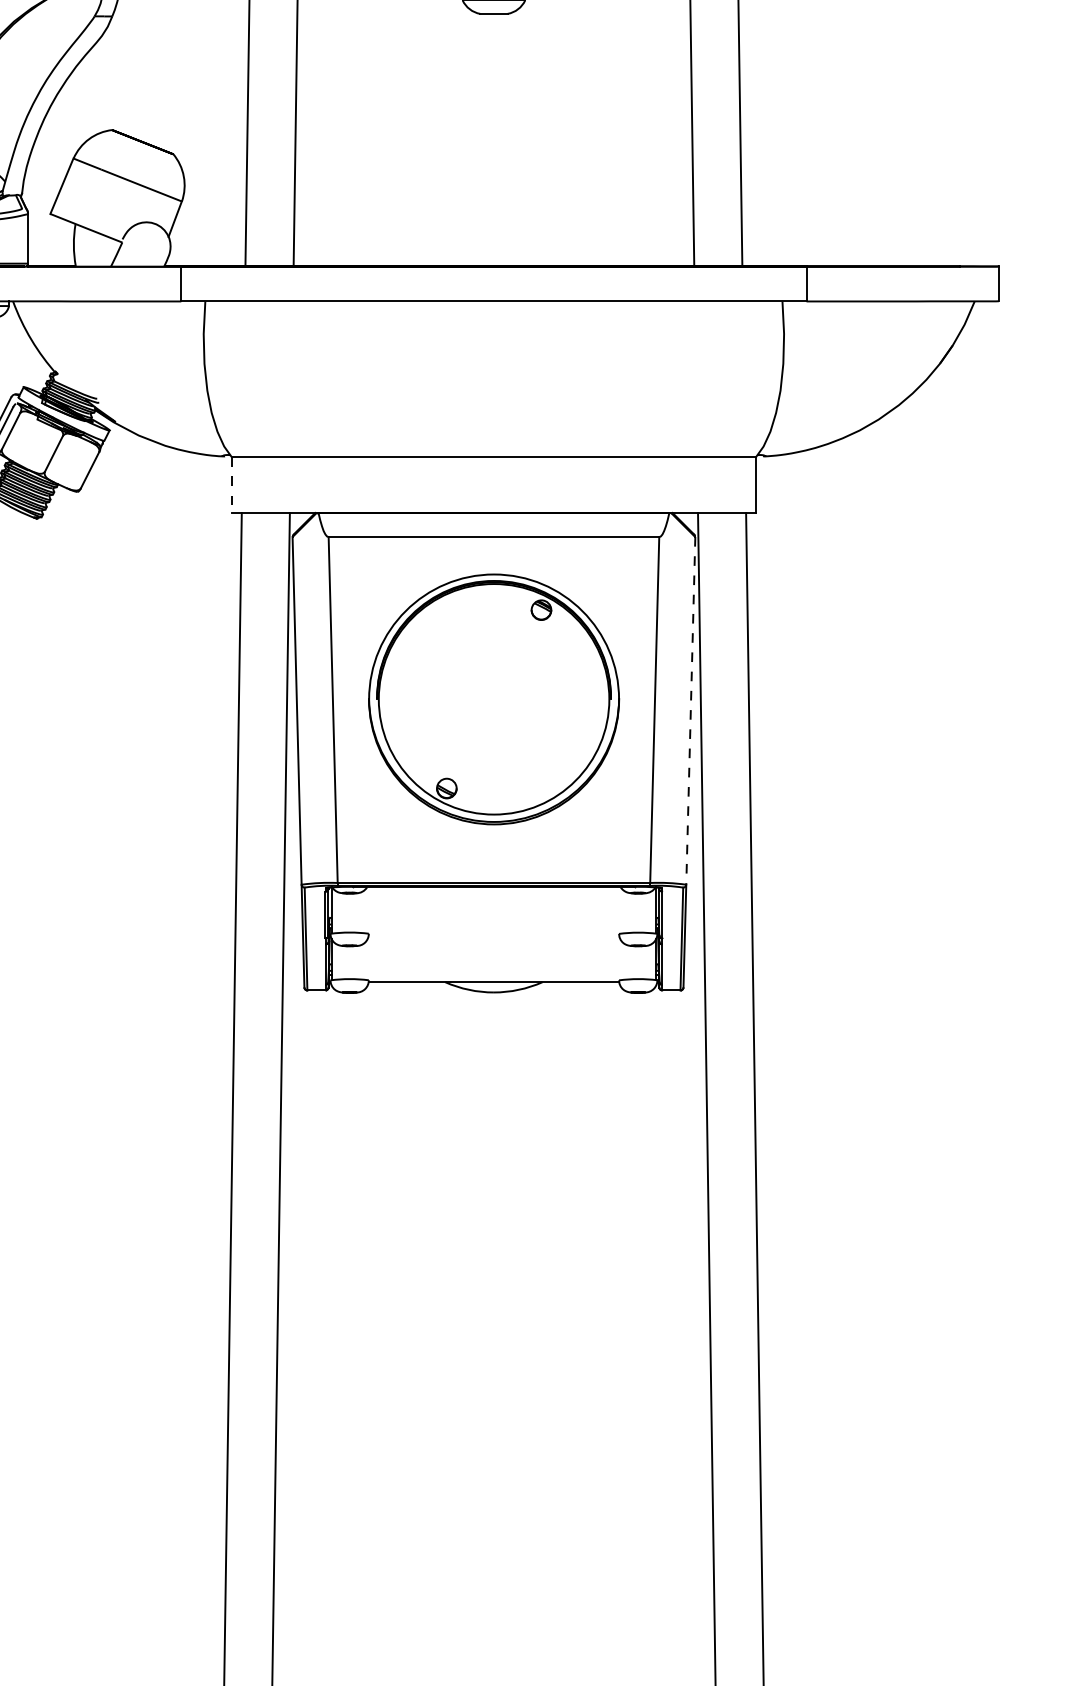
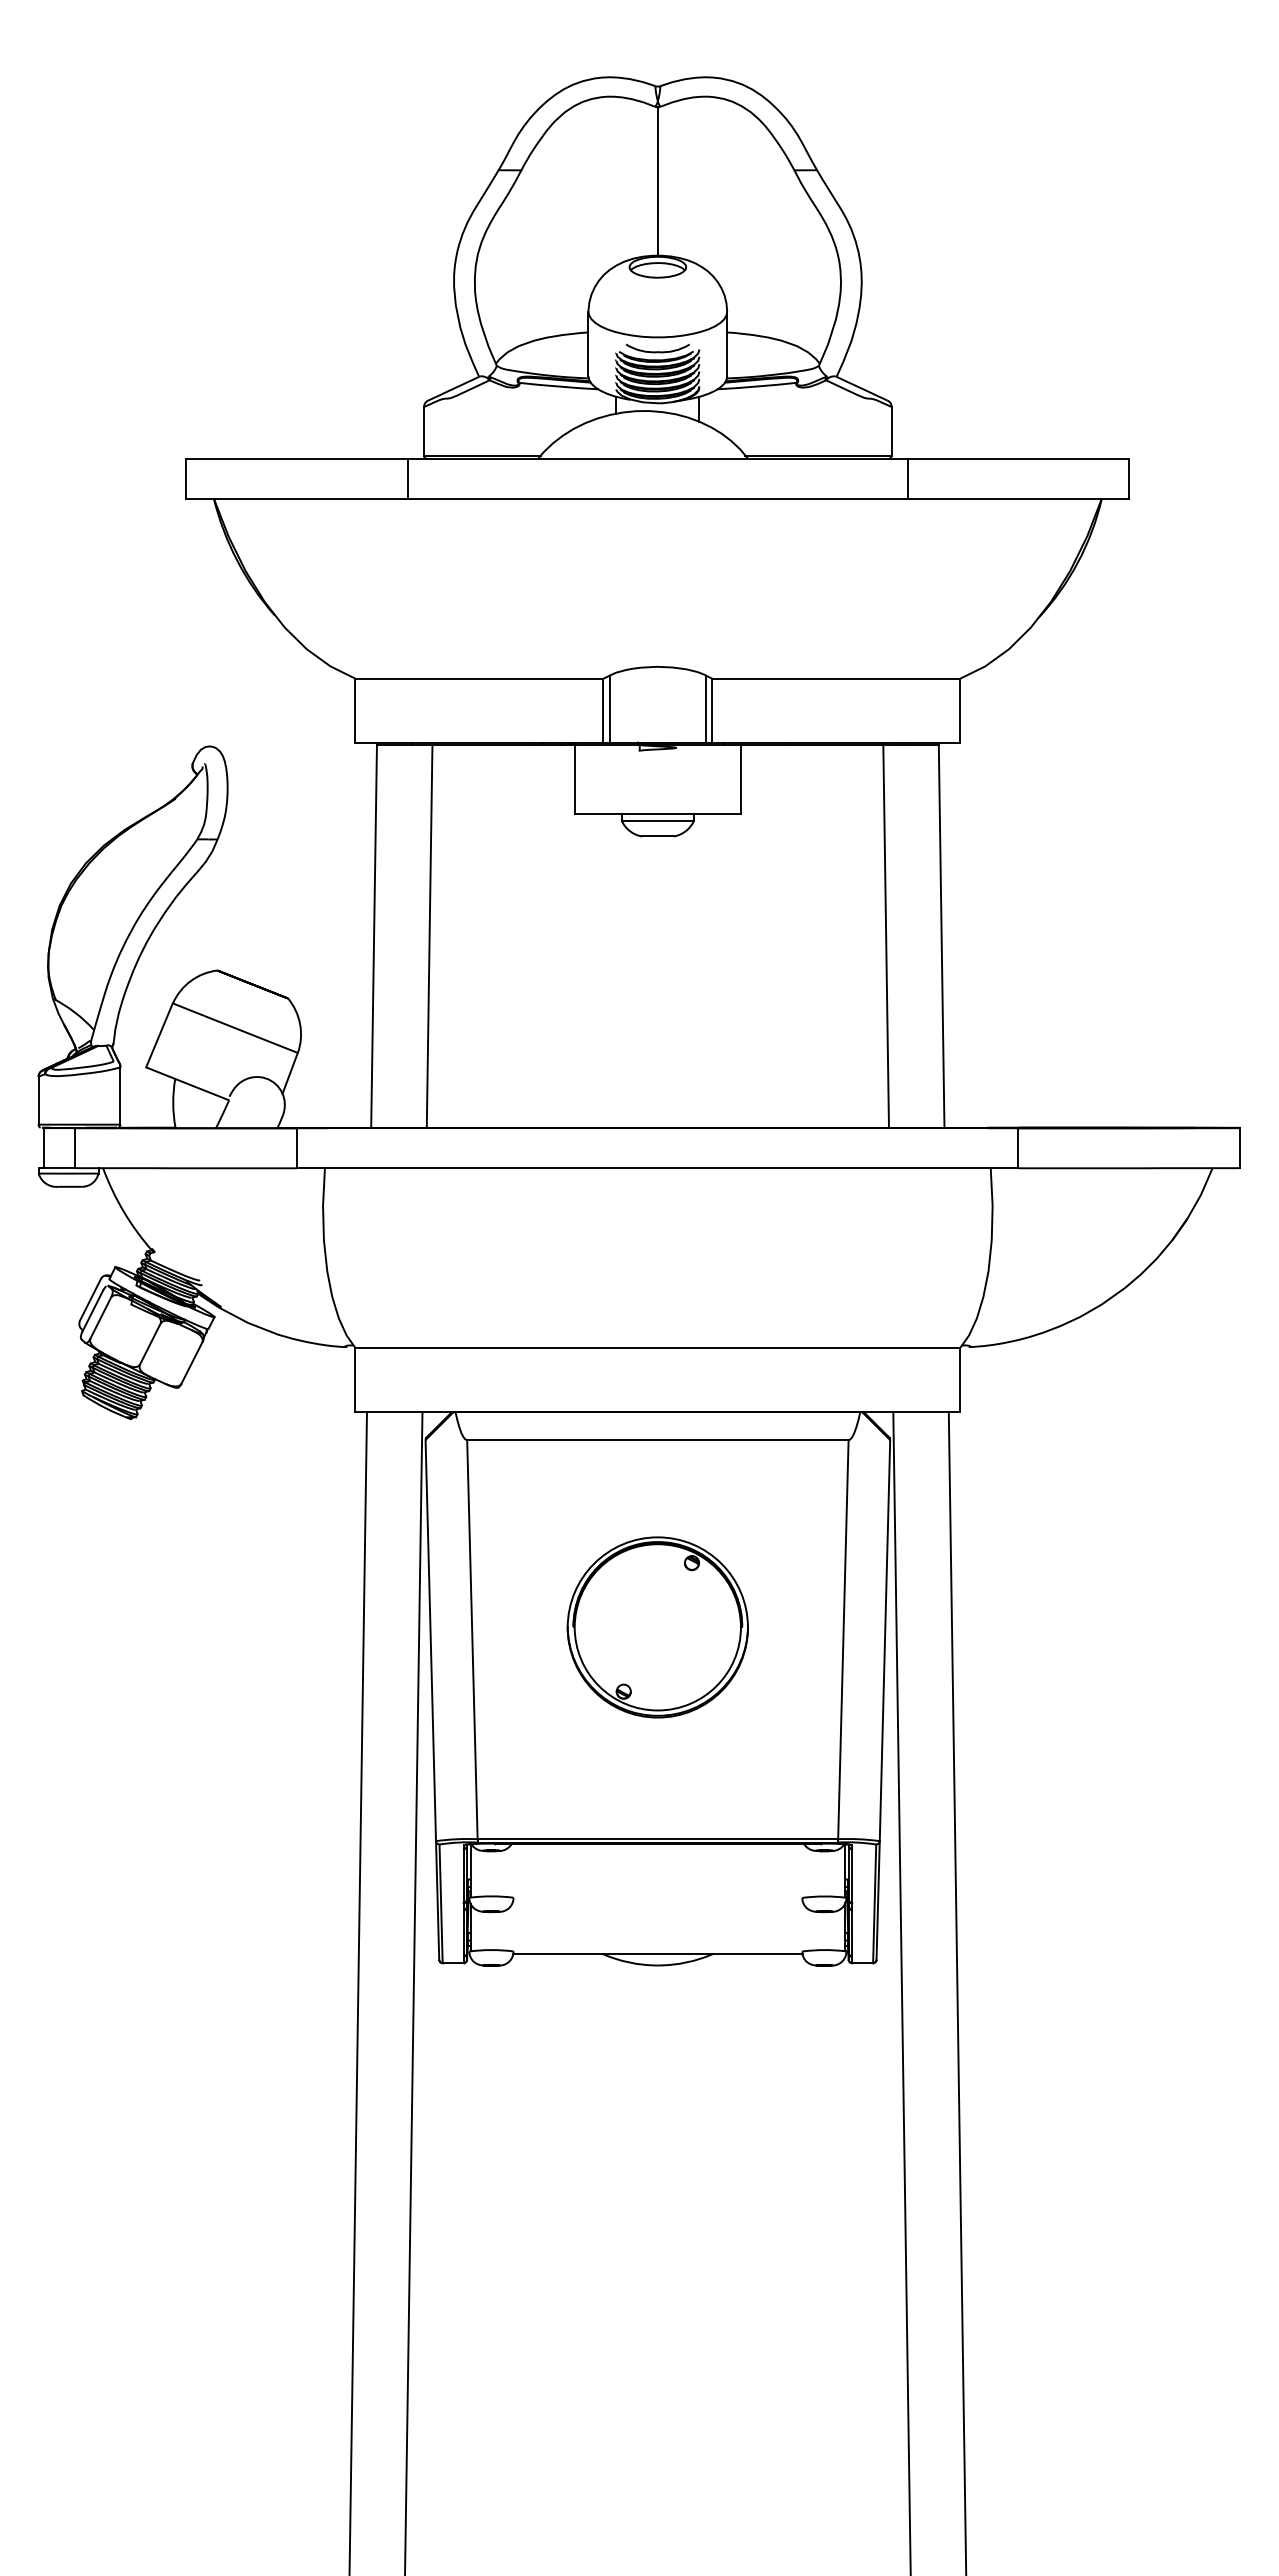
line: (231, 485) -> (355, 1380), dashed -> solid
part: (493, 699) -> (657, 1627), size x0.62
line: (690, 710) -> (884, 1640), dashed -> solid

